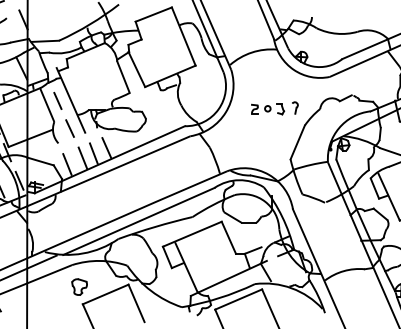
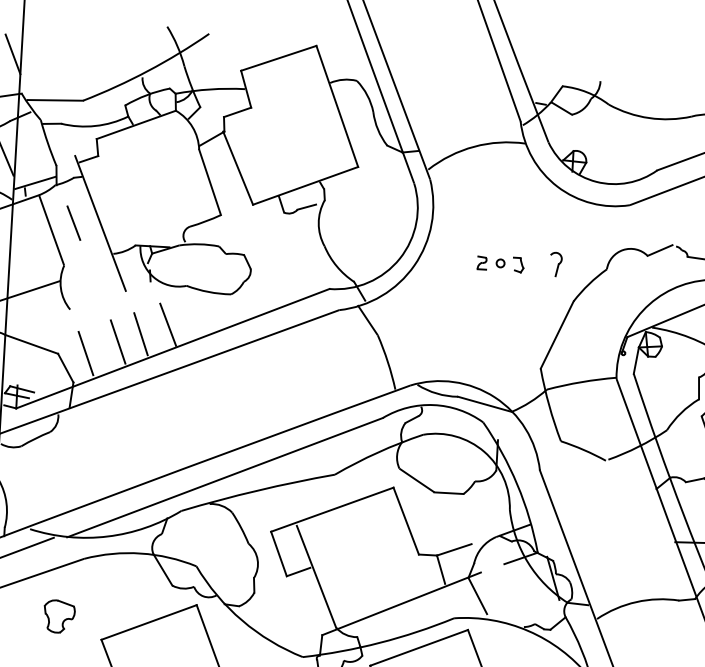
part: (268, 109) -> (501, 264), size x0.7
line: (69, 128) -> (94, 280), removed
part: (79, 286) -> (59, 615), moved

